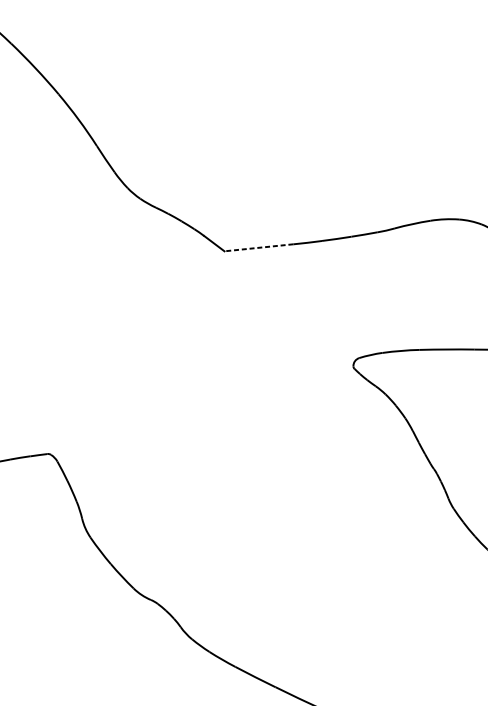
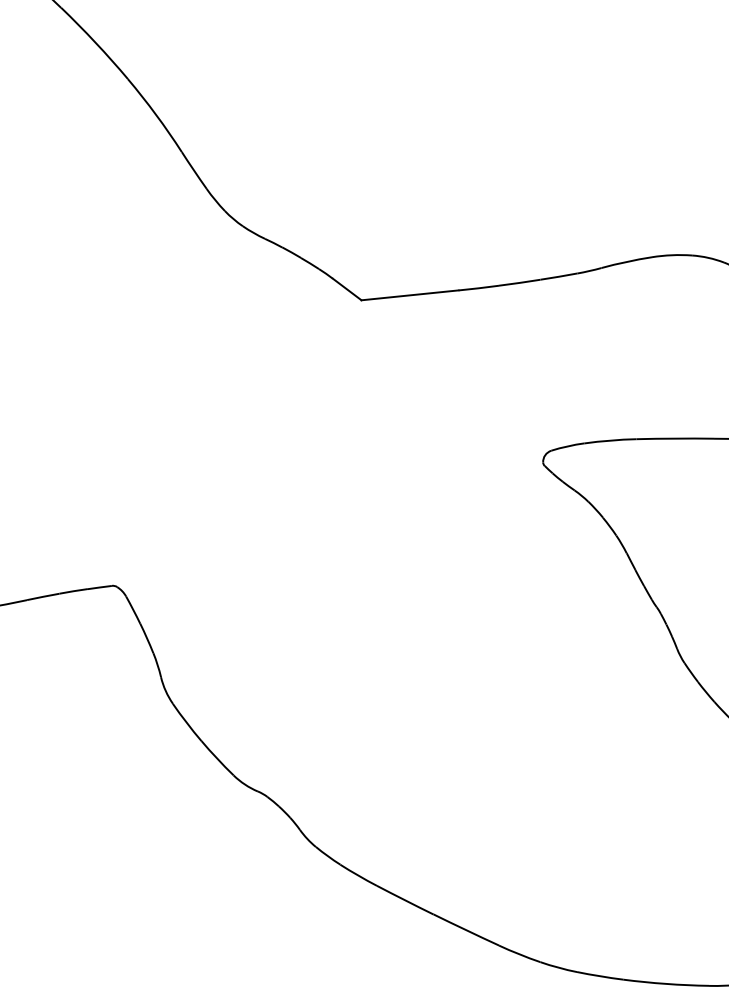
line: (259, 247) -> (410, 295), dashed -> solid

